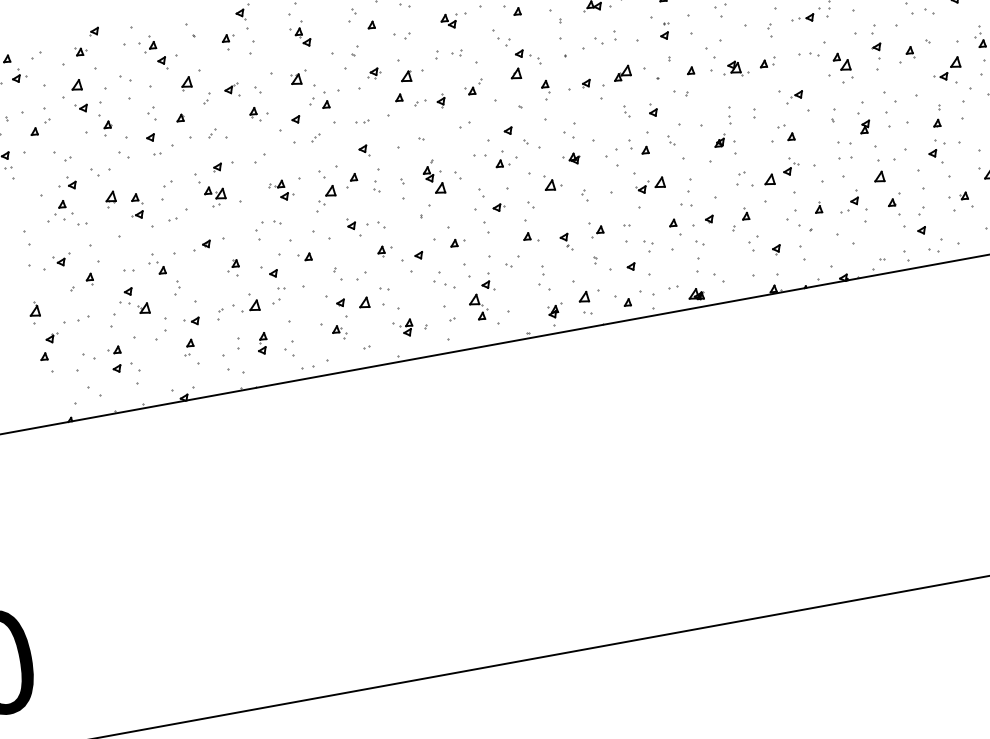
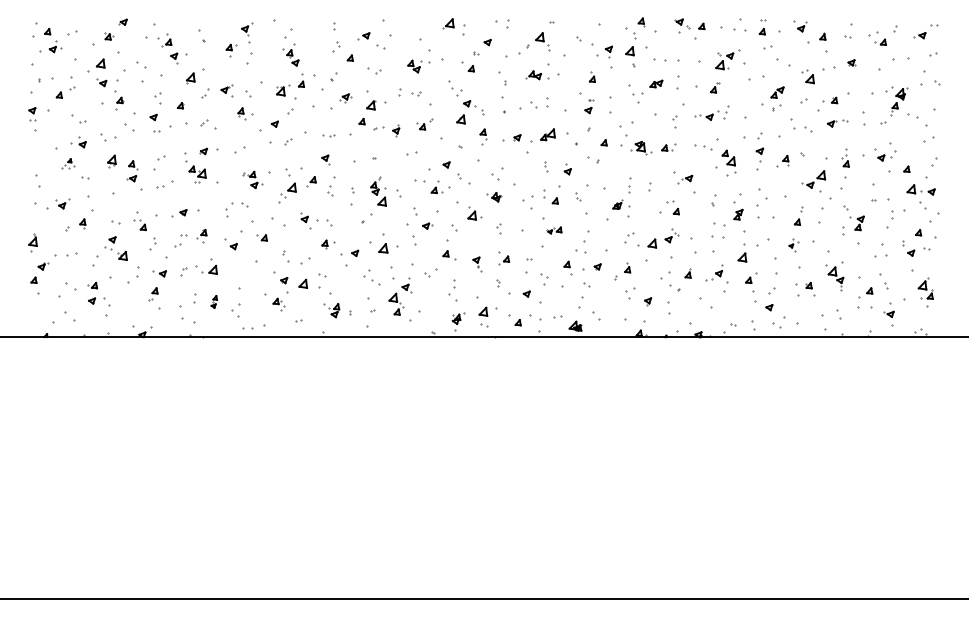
part: (325, 100) -> (301, 80), moved
part: (937, 151) -> (793, 245), size x0.6
part: (650, 185) -> (554, 230), size x0.6
part: (58, 211) -> (67, 163), size x0.6
part: (457, 242) -> (388, 248), size x1.6
part: (278, 294) -> (180, 240), moved
part: (262, 343) -> (214, 301), size x0.7

